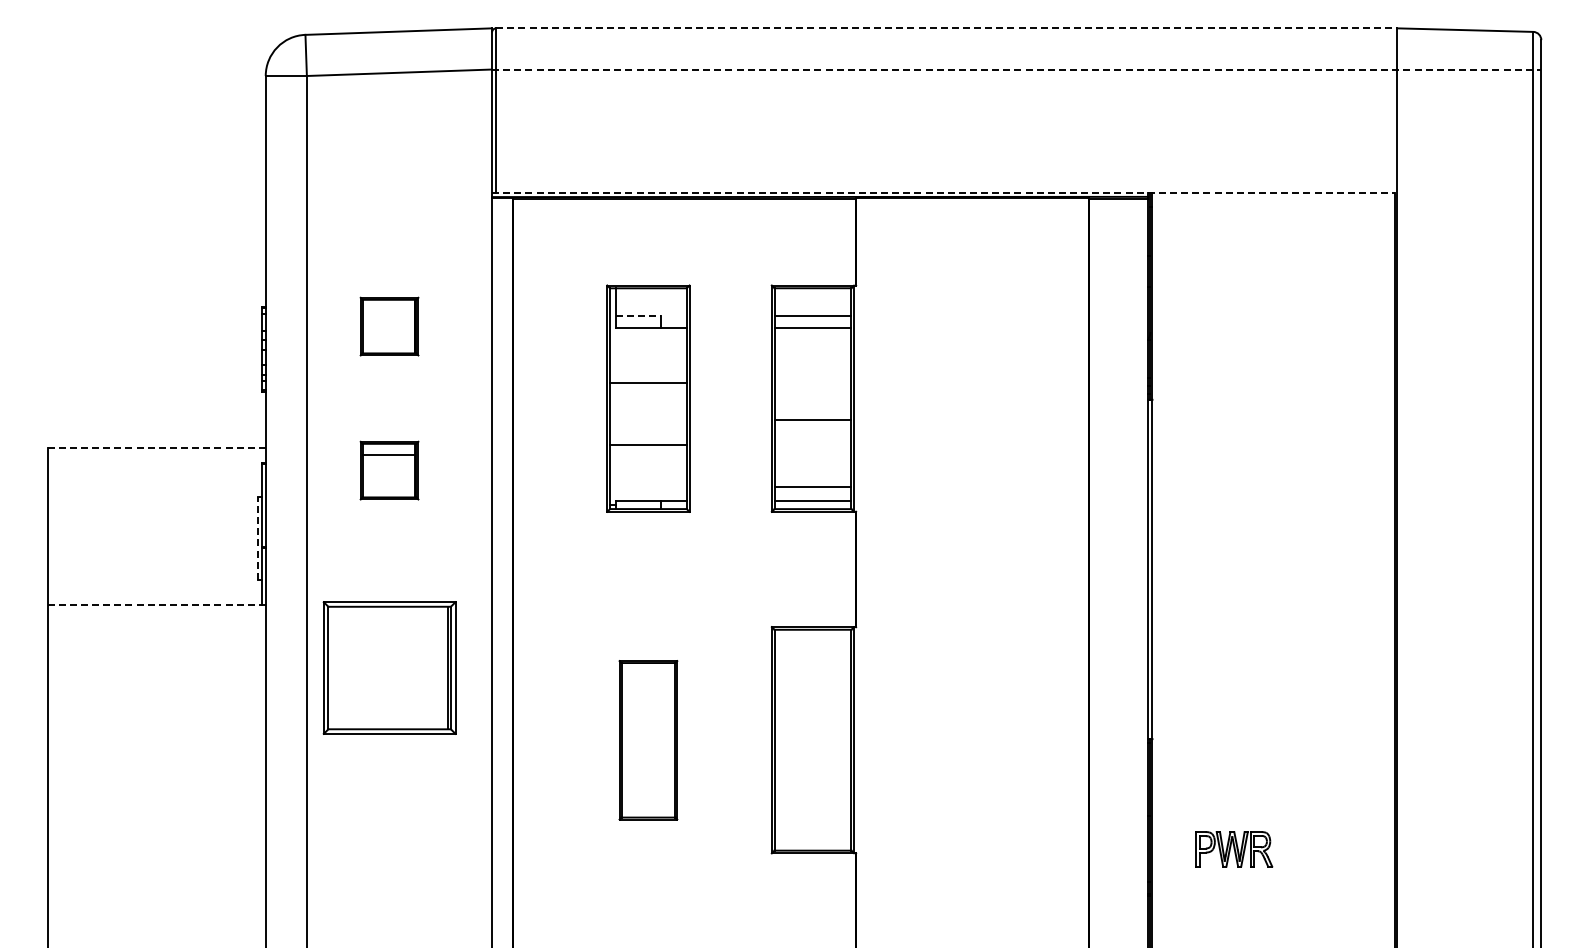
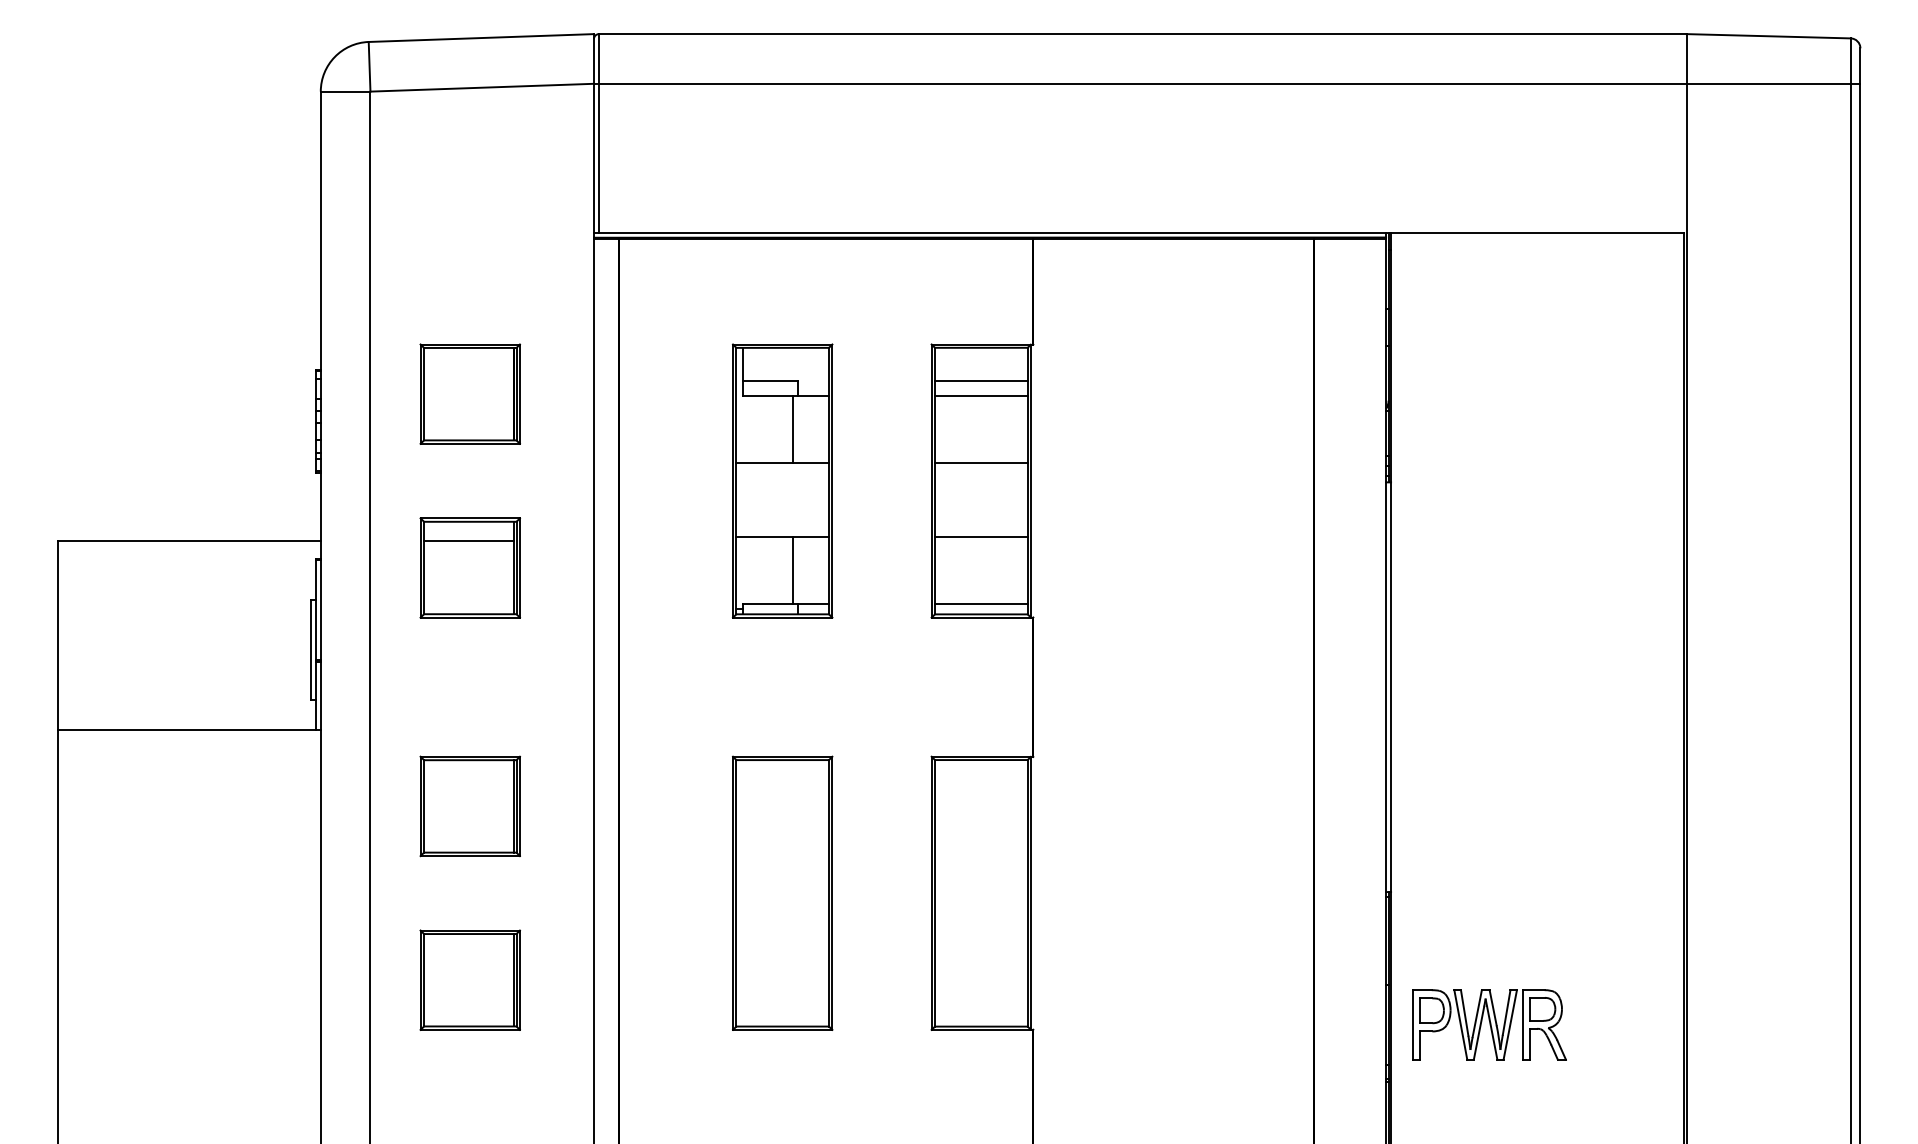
line: (946, 28) -> (1142, 34), dashed -> solid
line: (1016, 69) -> (1226, 83), dashed -> solid
line: (943, 192) -> (1138, 232), dashed -> solid
line: (638, 315) -> (770, 380), dashed -> solid
part: (389, 326) -> (470, 393), size x1.43
line: (656, 355) -> (792, 428), added
line: (812, 420) -> (980, 462), moved
line: (157, 448) -> (190, 541), dashed -> solid
part: (389, 470) -> (470, 567), size x1.43
line: (656, 472) -> (792, 570), added
line: (812, 487) -> (980, 537), moved
line: (257, 538) -> (310, 649), dashed -> solid
line: (157, 604) -> (190, 729), dashed -> solid
part: (389, 668) -> (470, 806), size x0.62
part: (648, 740) -> (782, 893), size x1.43
part: (389, 812) -> (470, 980), added
part: (1234, 849) -> (1490, 1025), size x1.67

